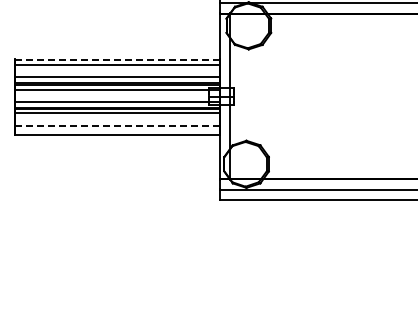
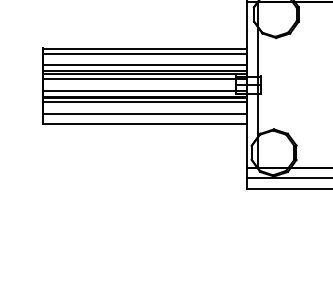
line: (117, 59) -> (145, 48), dashed -> solid
line: (117, 125) -> (145, 114), dashed -> solid

